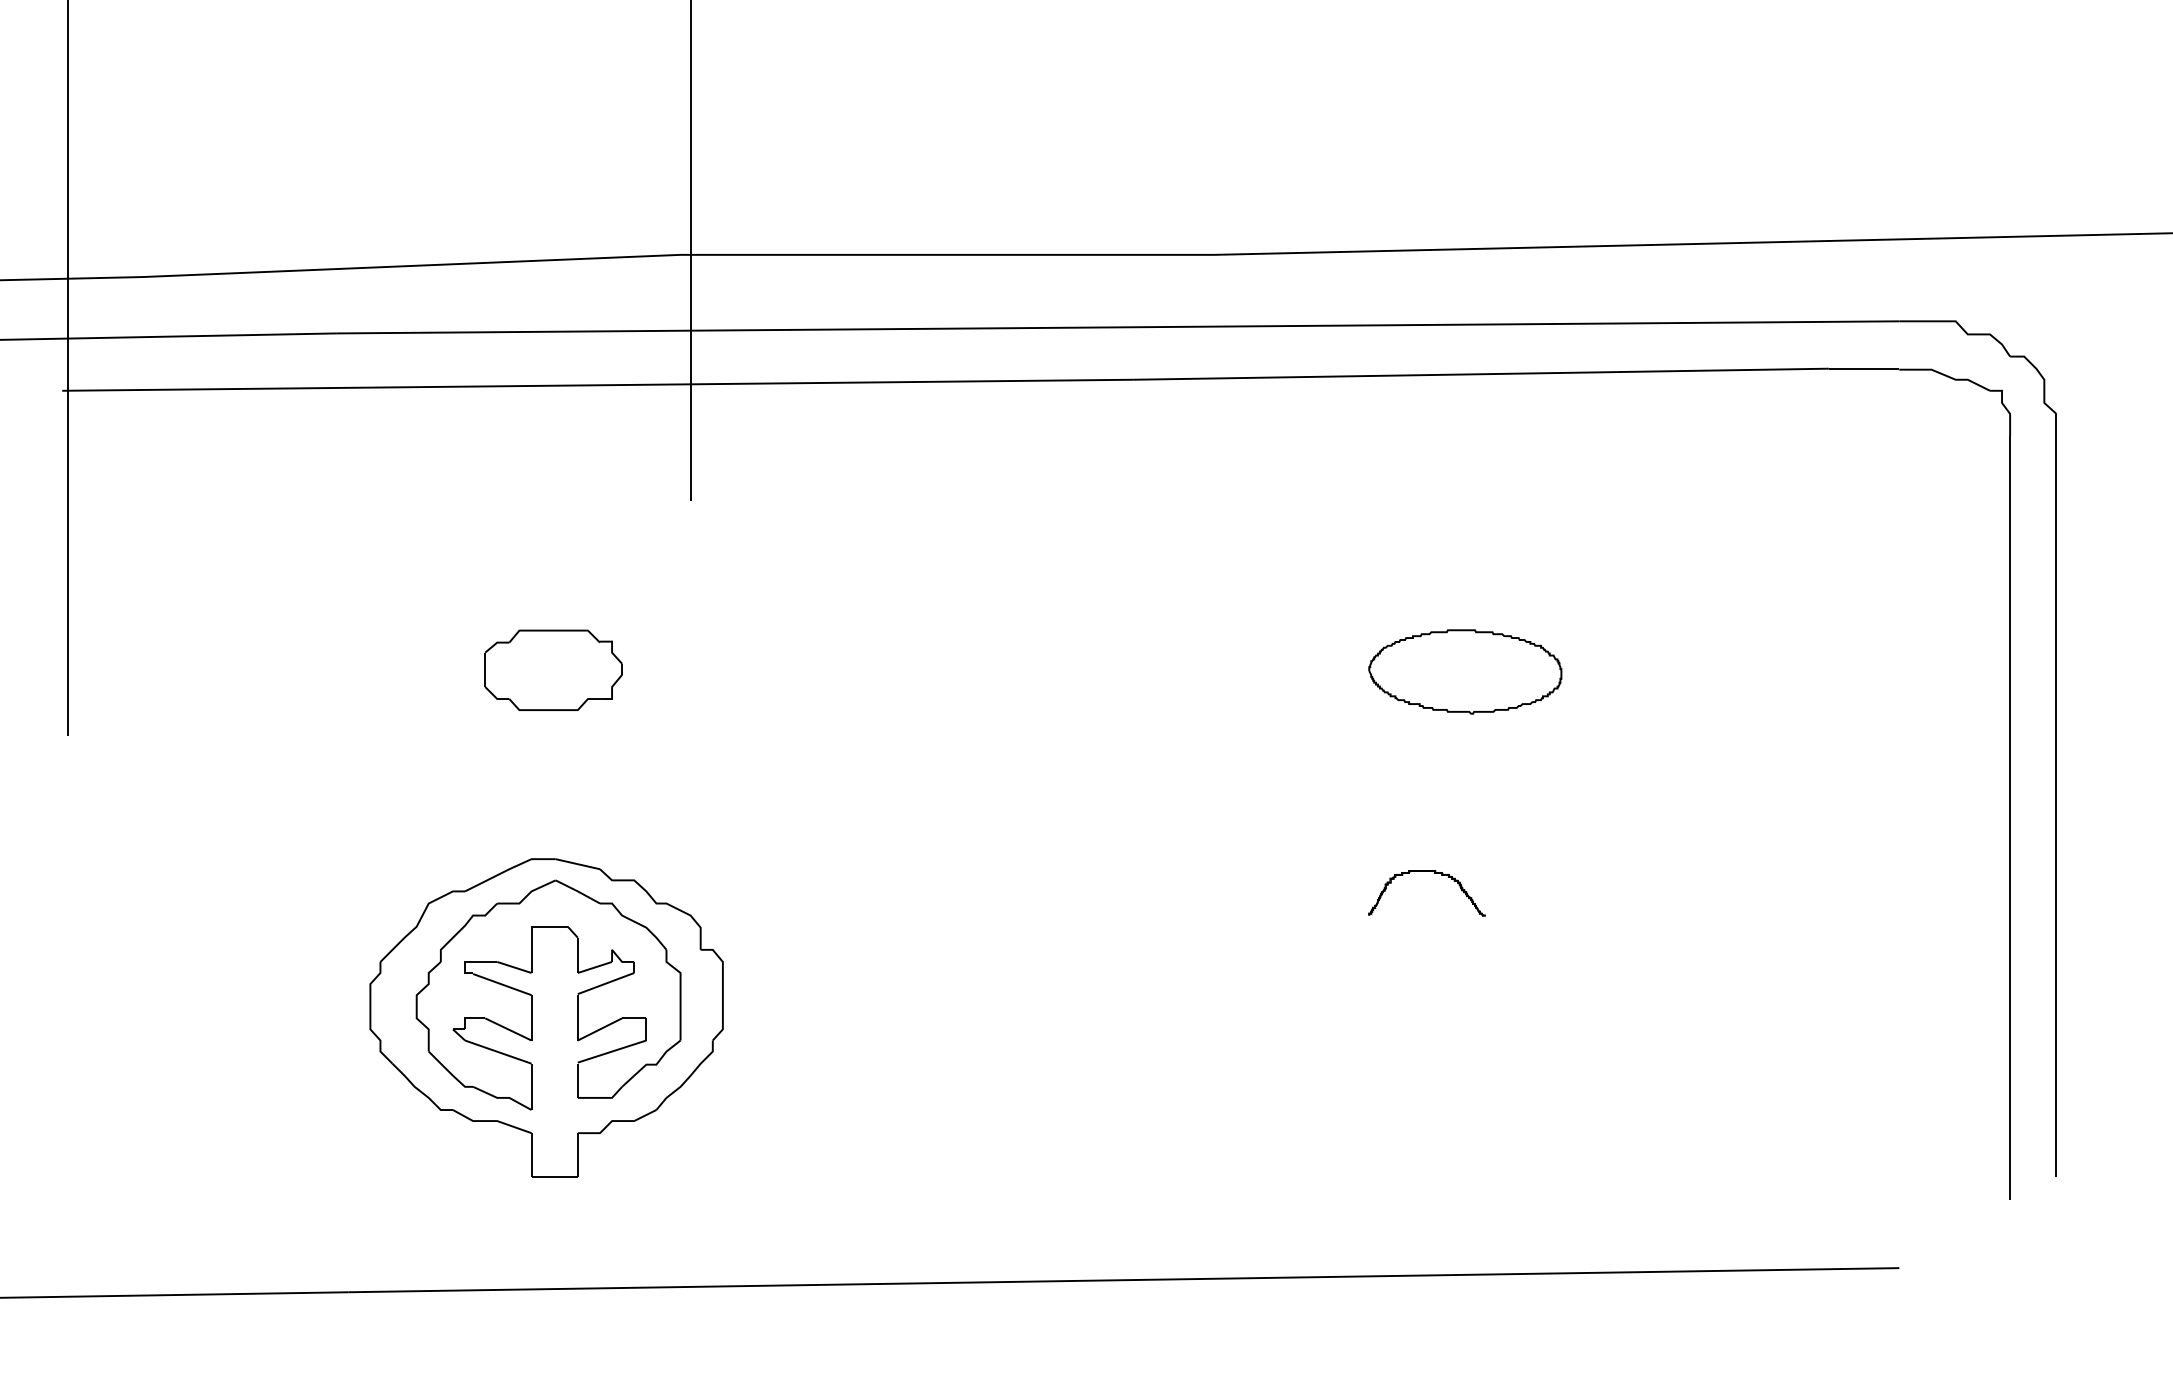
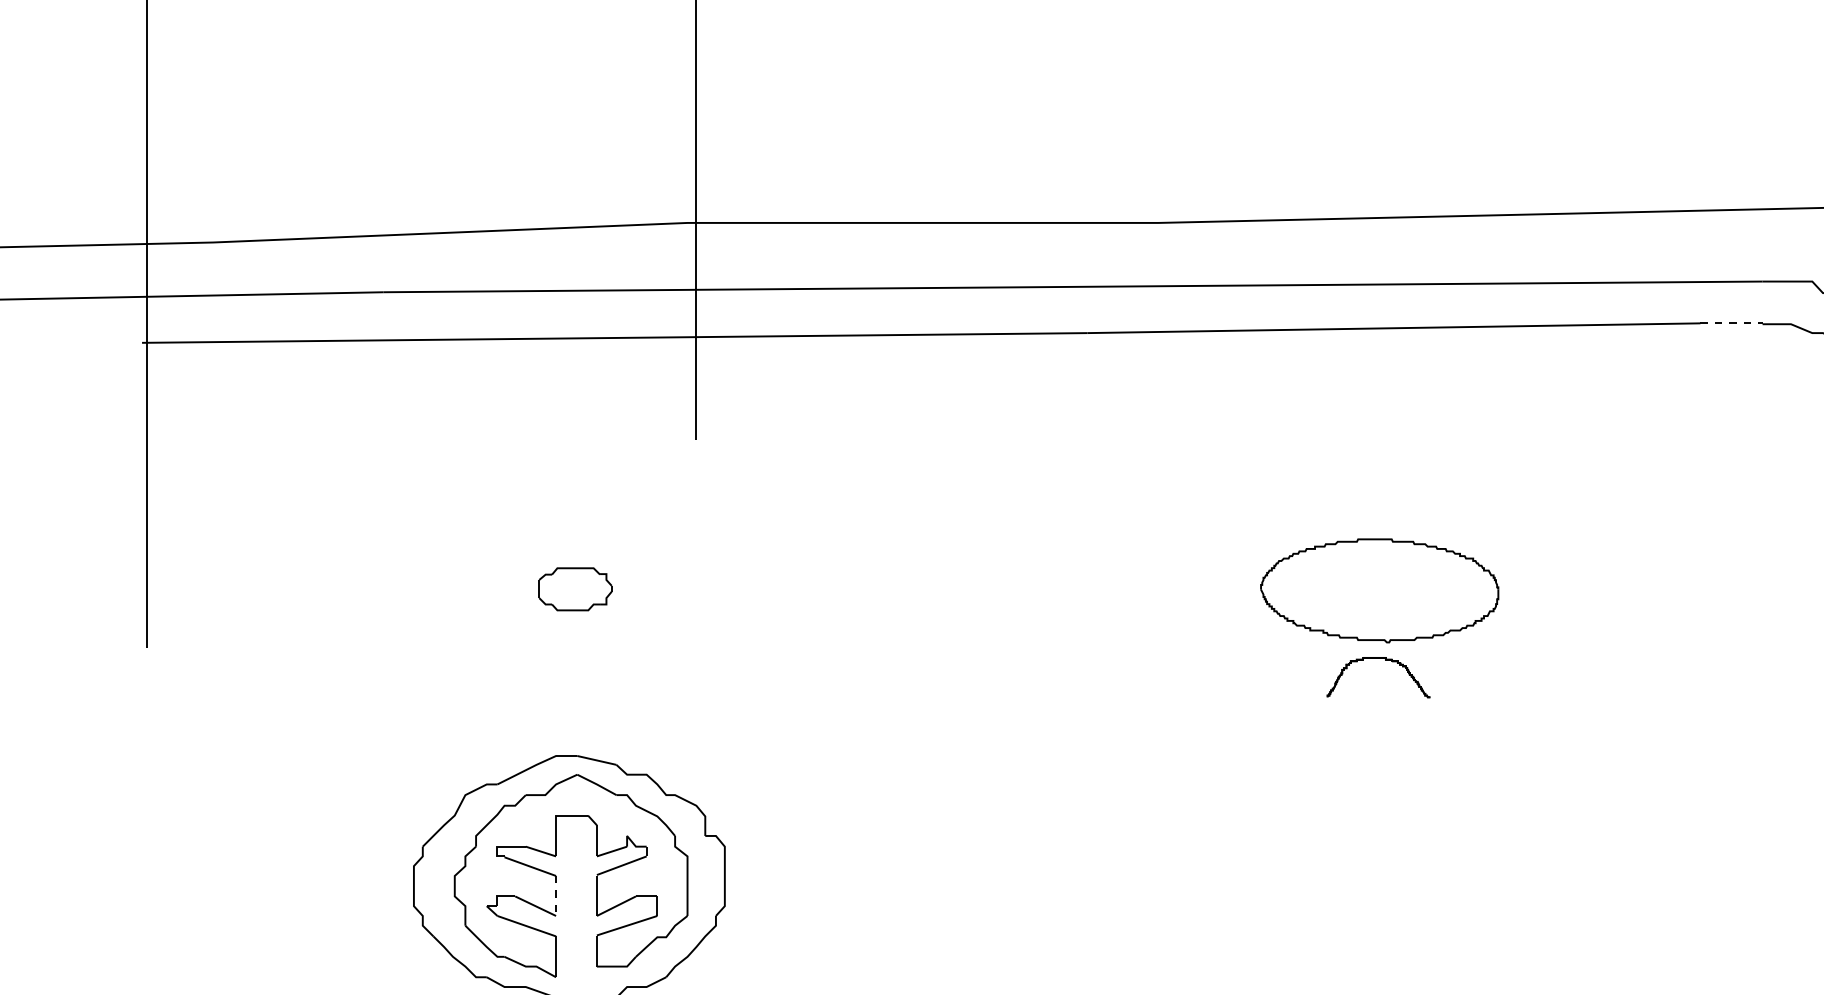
line: (1864, 368) -> (1731, 323), solid -> dashed
part: (553, 669) -> (575, 588), size x0.6
part: (1465, 671) -> (1379, 590), size x1.4
part: (1434, 873) -> (1385, 660), moved
line: (531, 1017) -> (556, 895), solid -> dashed

